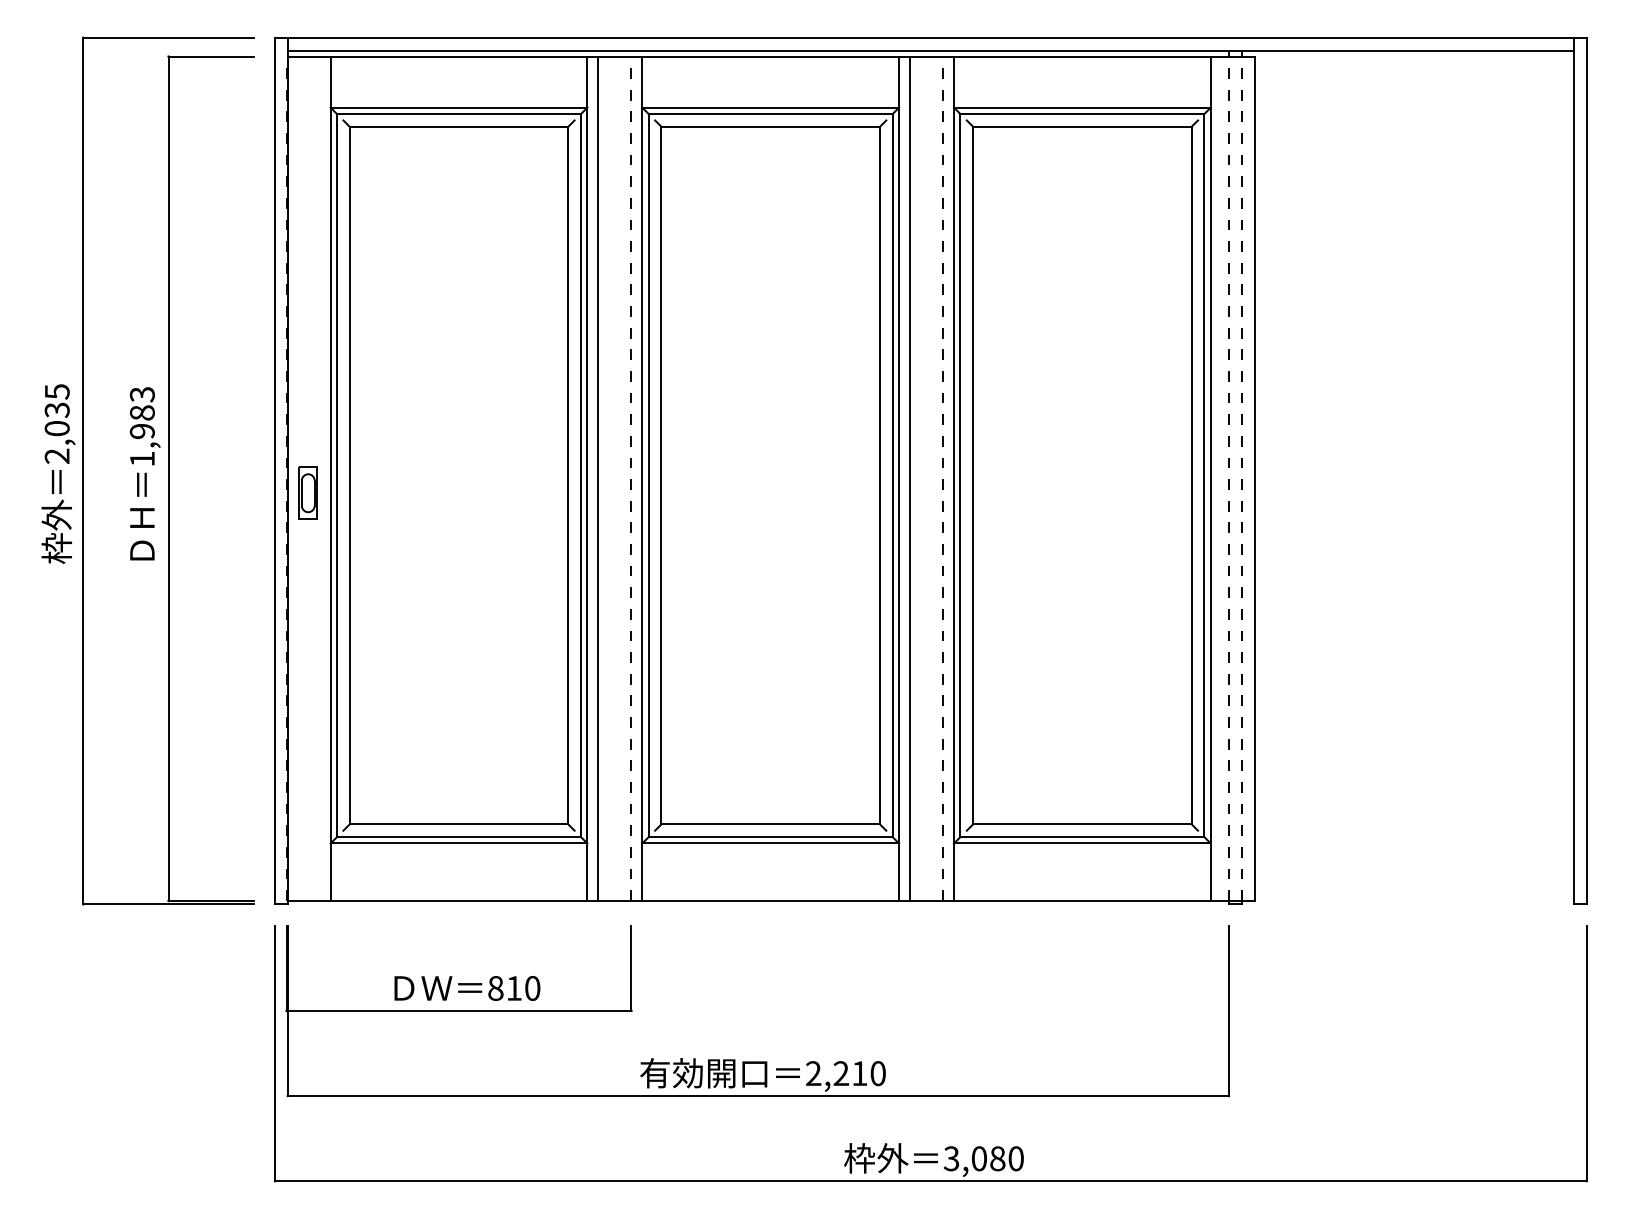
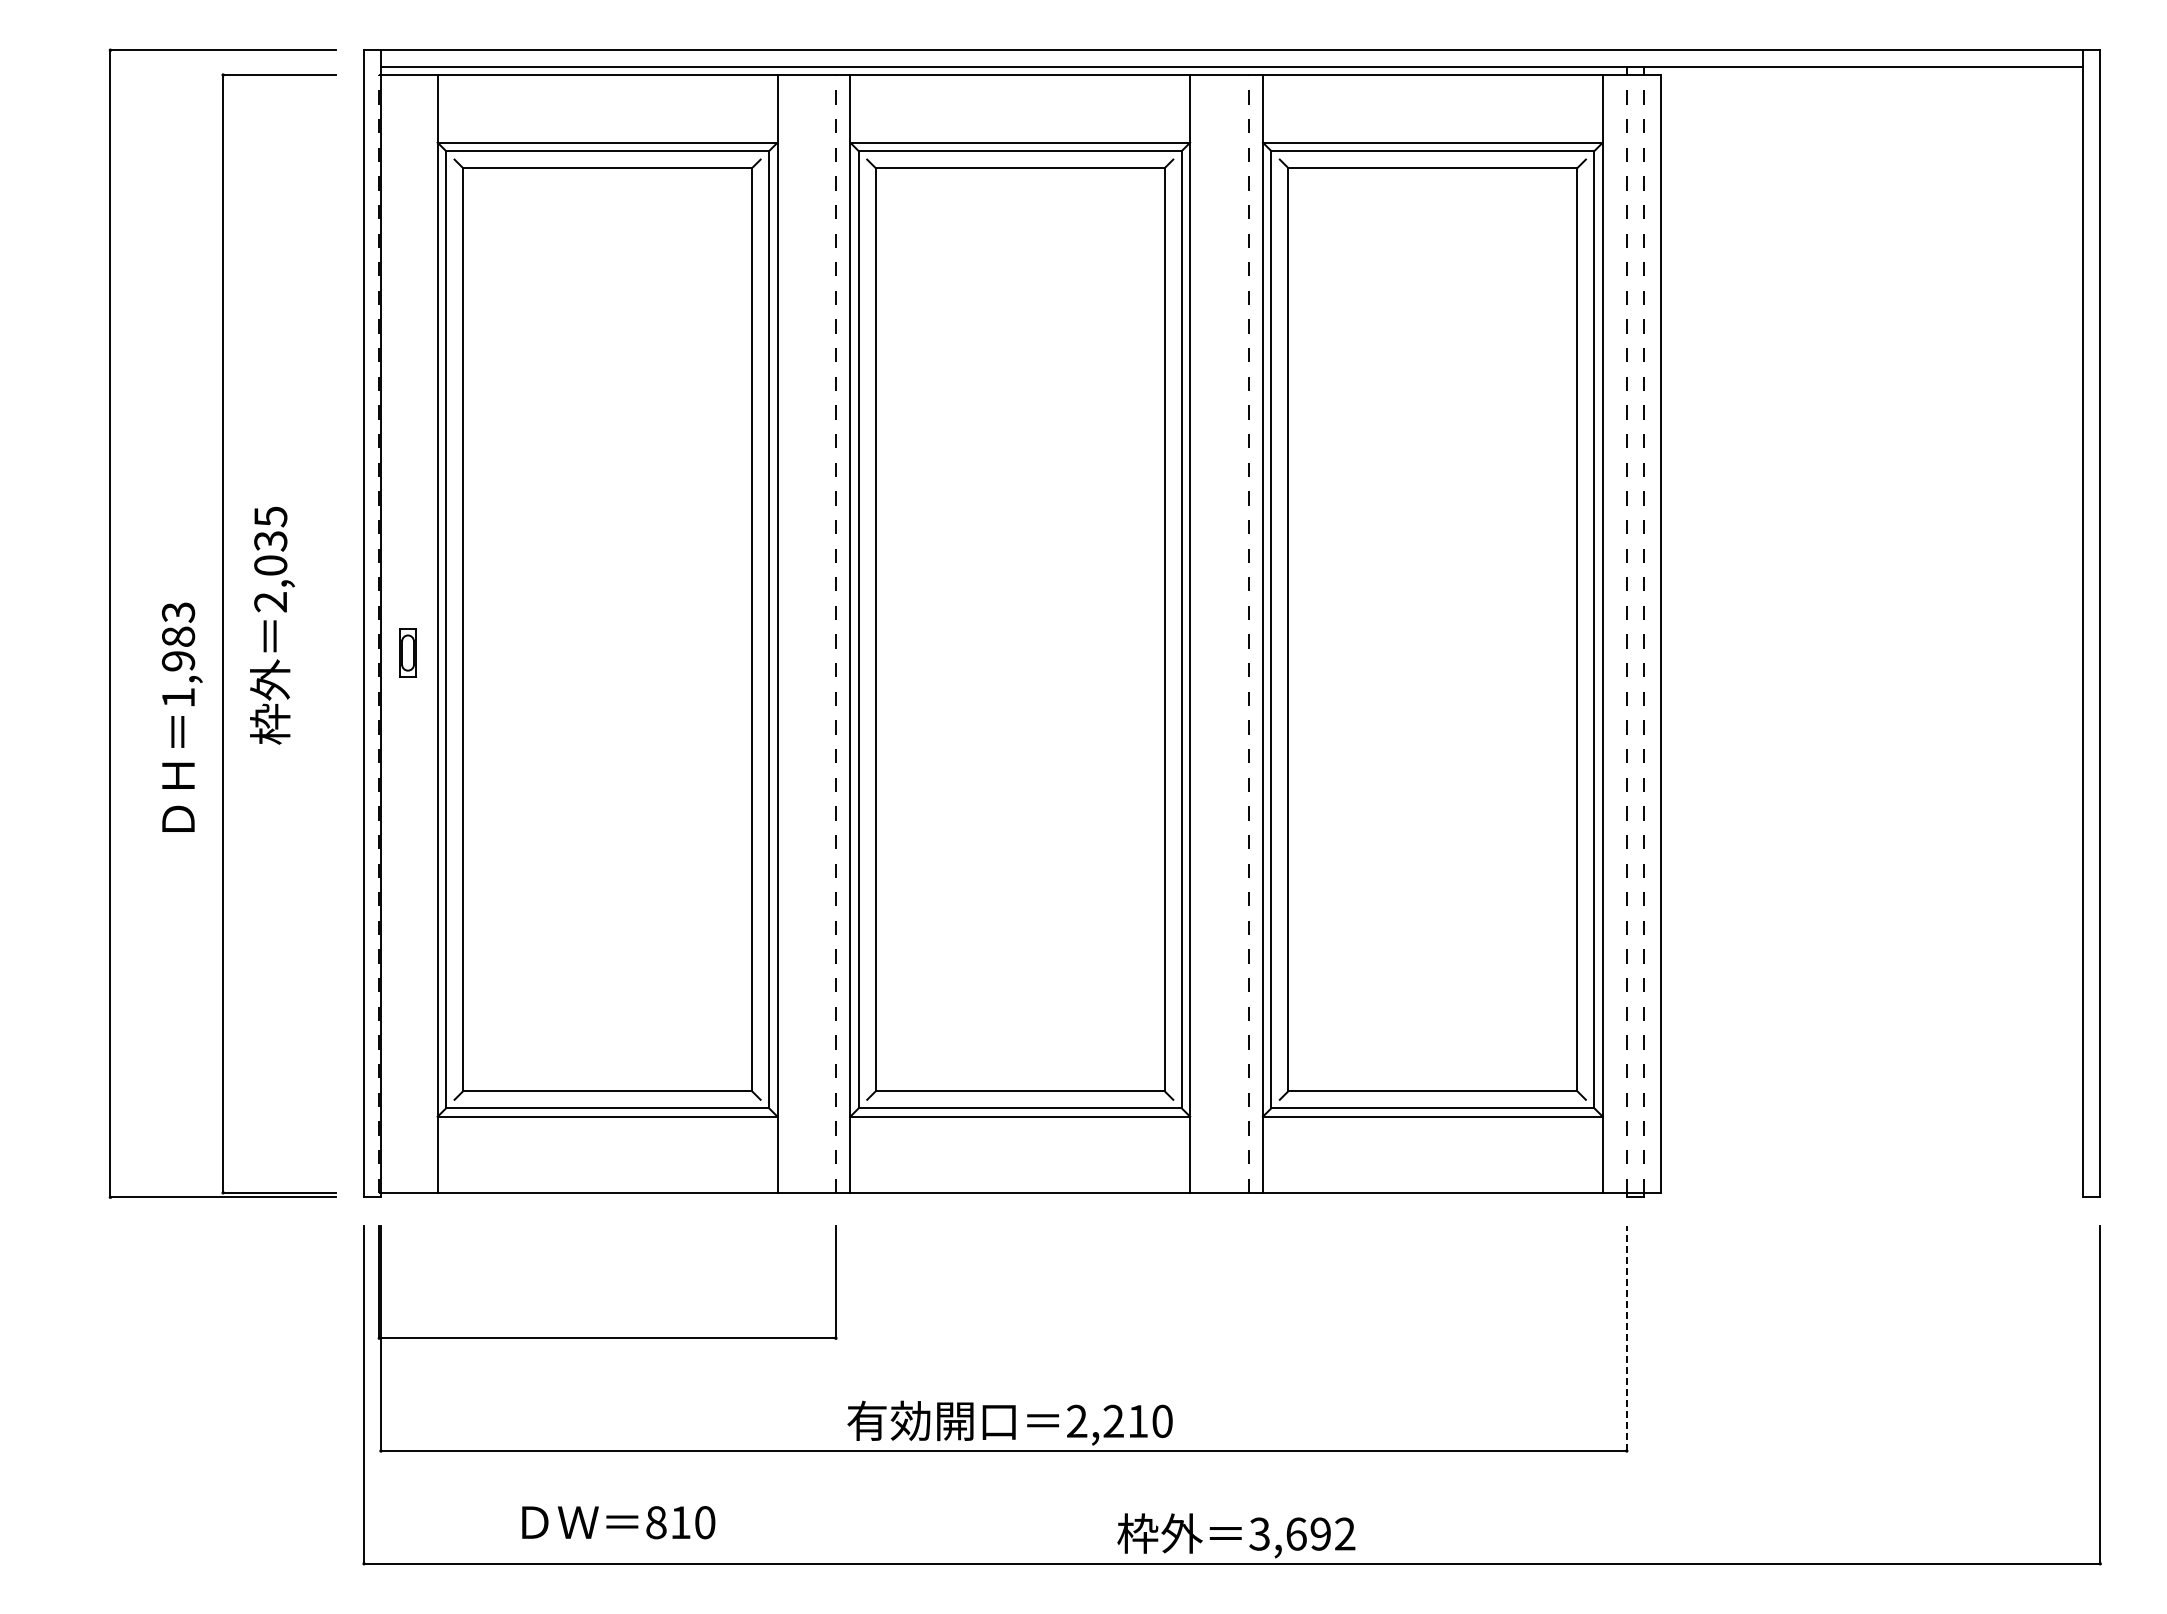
text: (58, 473) -> (272, 625), moved
text: (144, 473) -> (181, 716), moved
line: (597, 478) -> (791, 633), removed
line: (909, 478) -> (1204, 633), removed
part: (307, 492) -> (407, 652), size x0.7
text: (467, 988) -> (618, 1522), moved
line: (1228, 1010) -> (1626, 1338), solid -> dashed
text: (997, 1158) -> (1320, 1533), 3,080 -> 3,692

